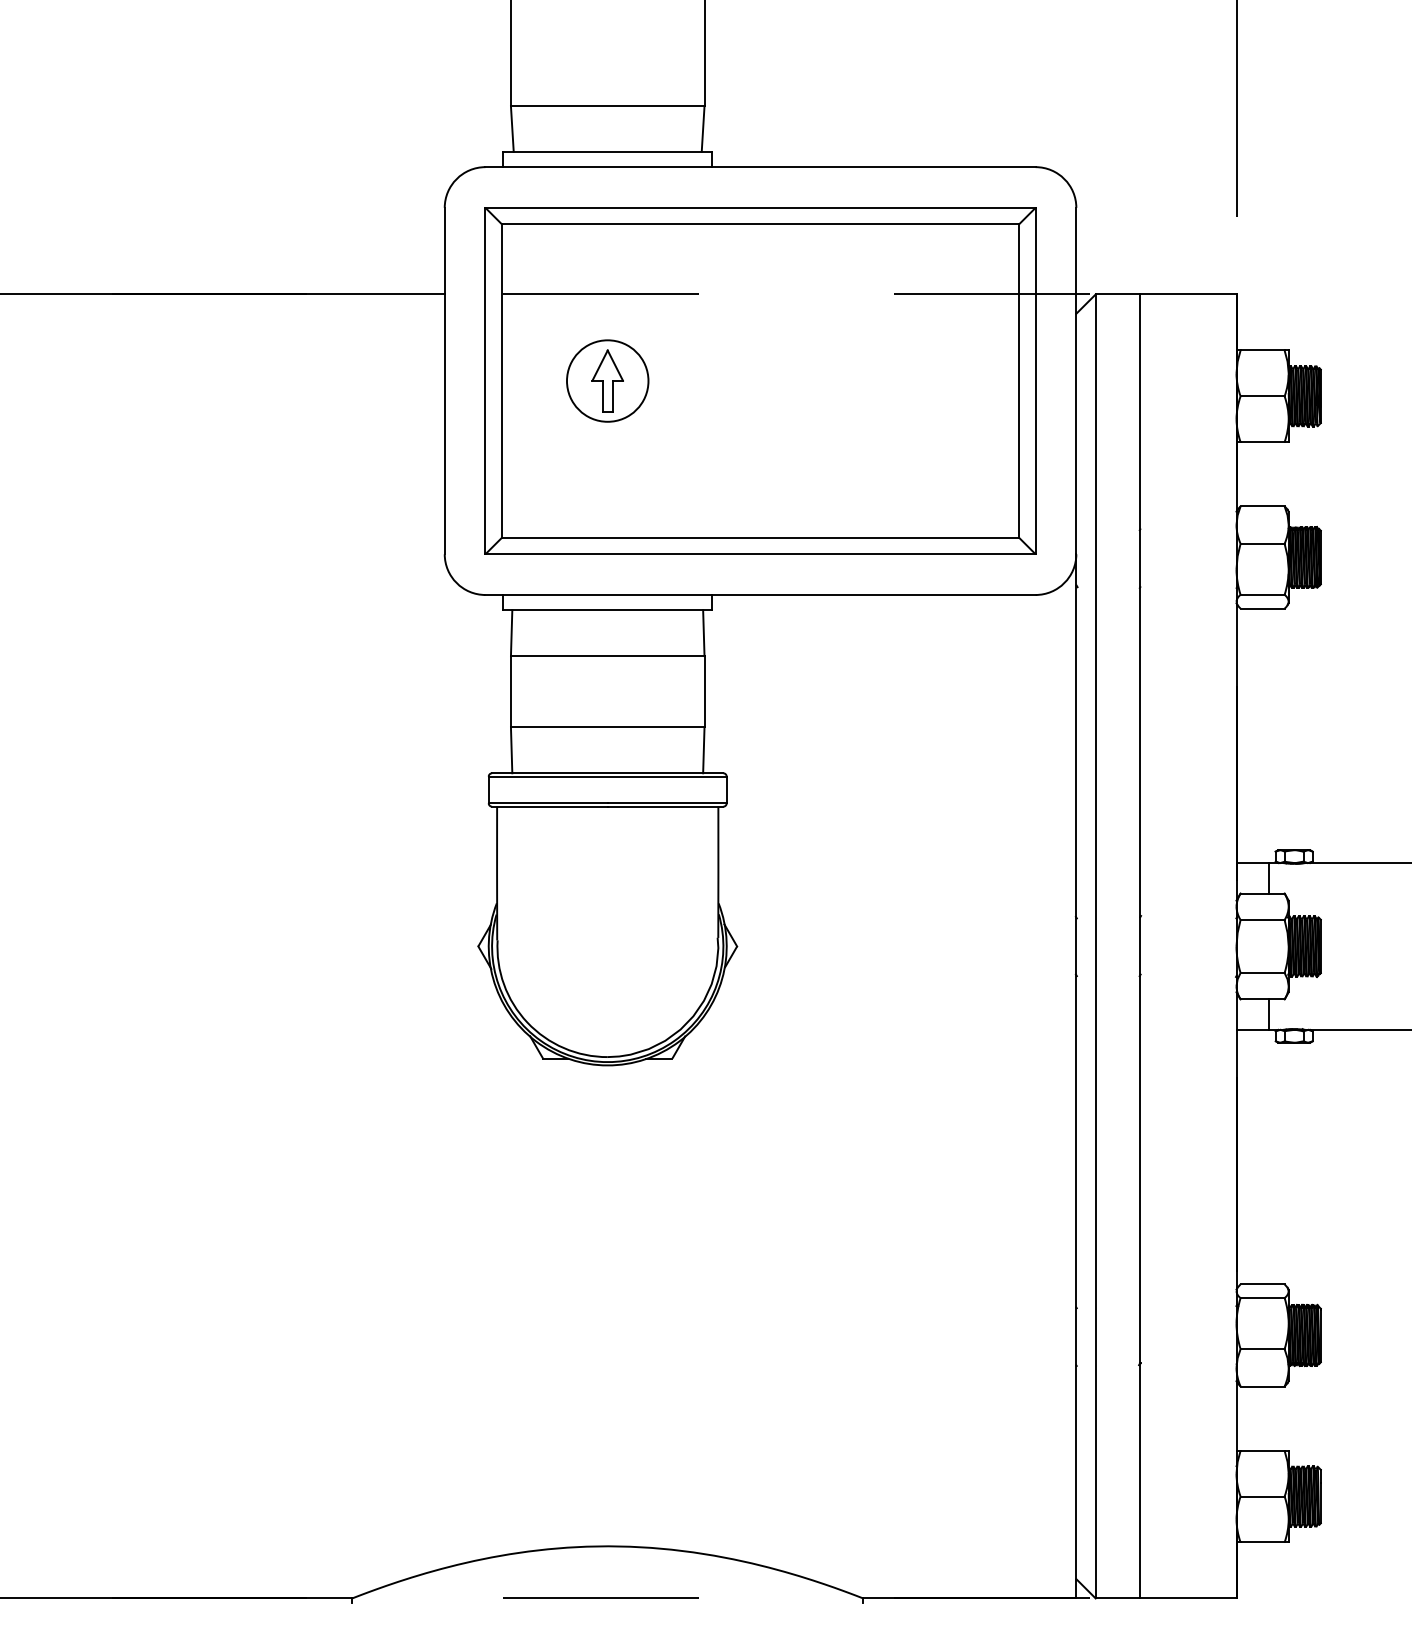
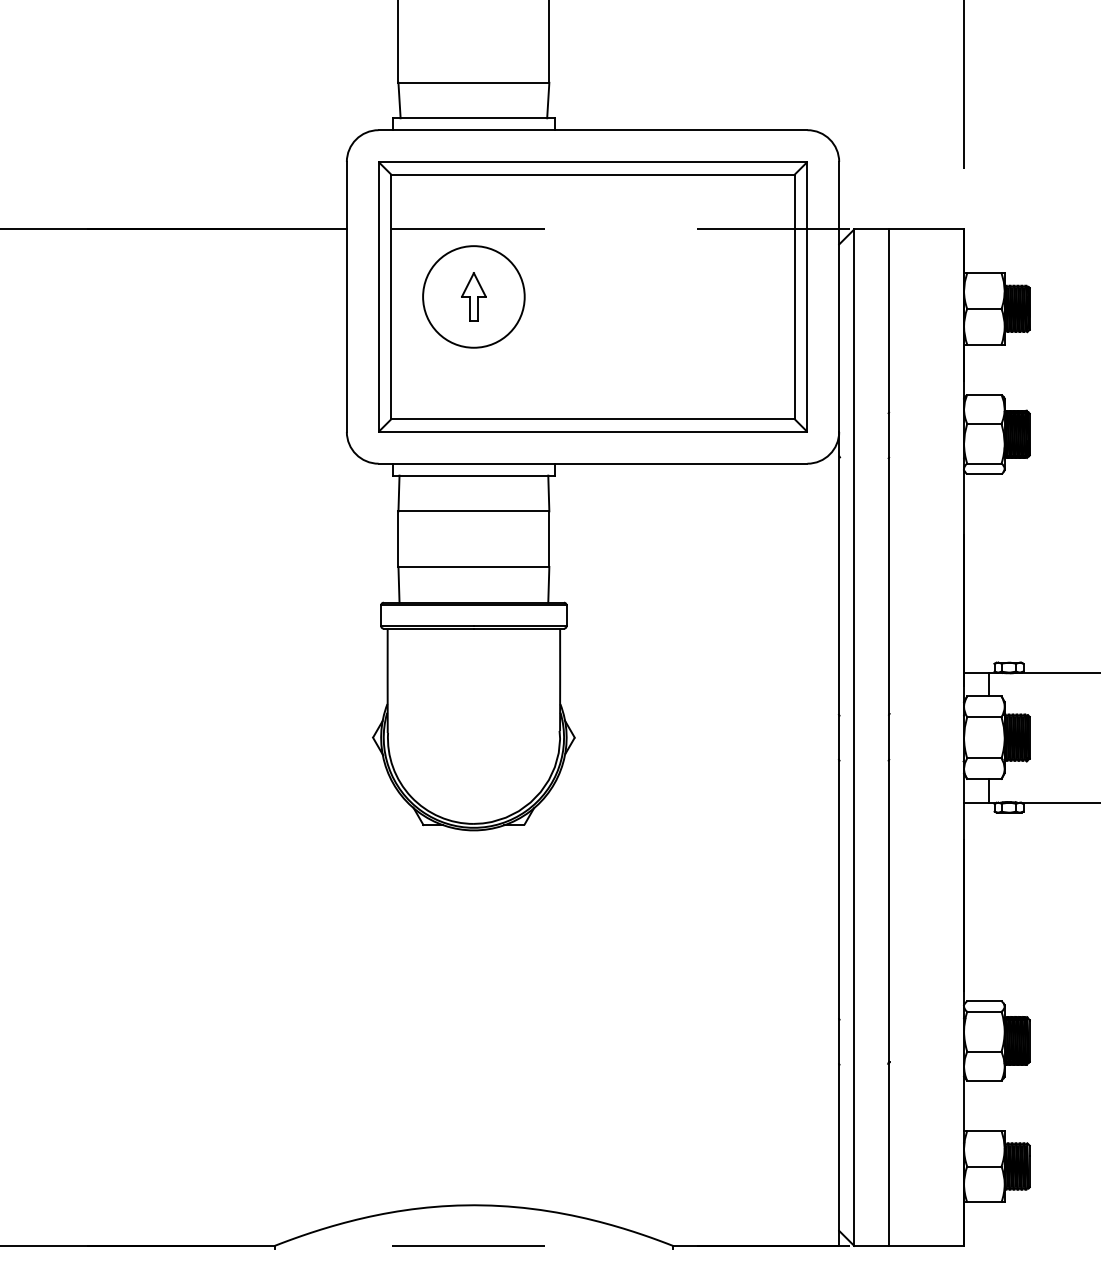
circle: (607, 380) -> (473, 296), size x1.6

